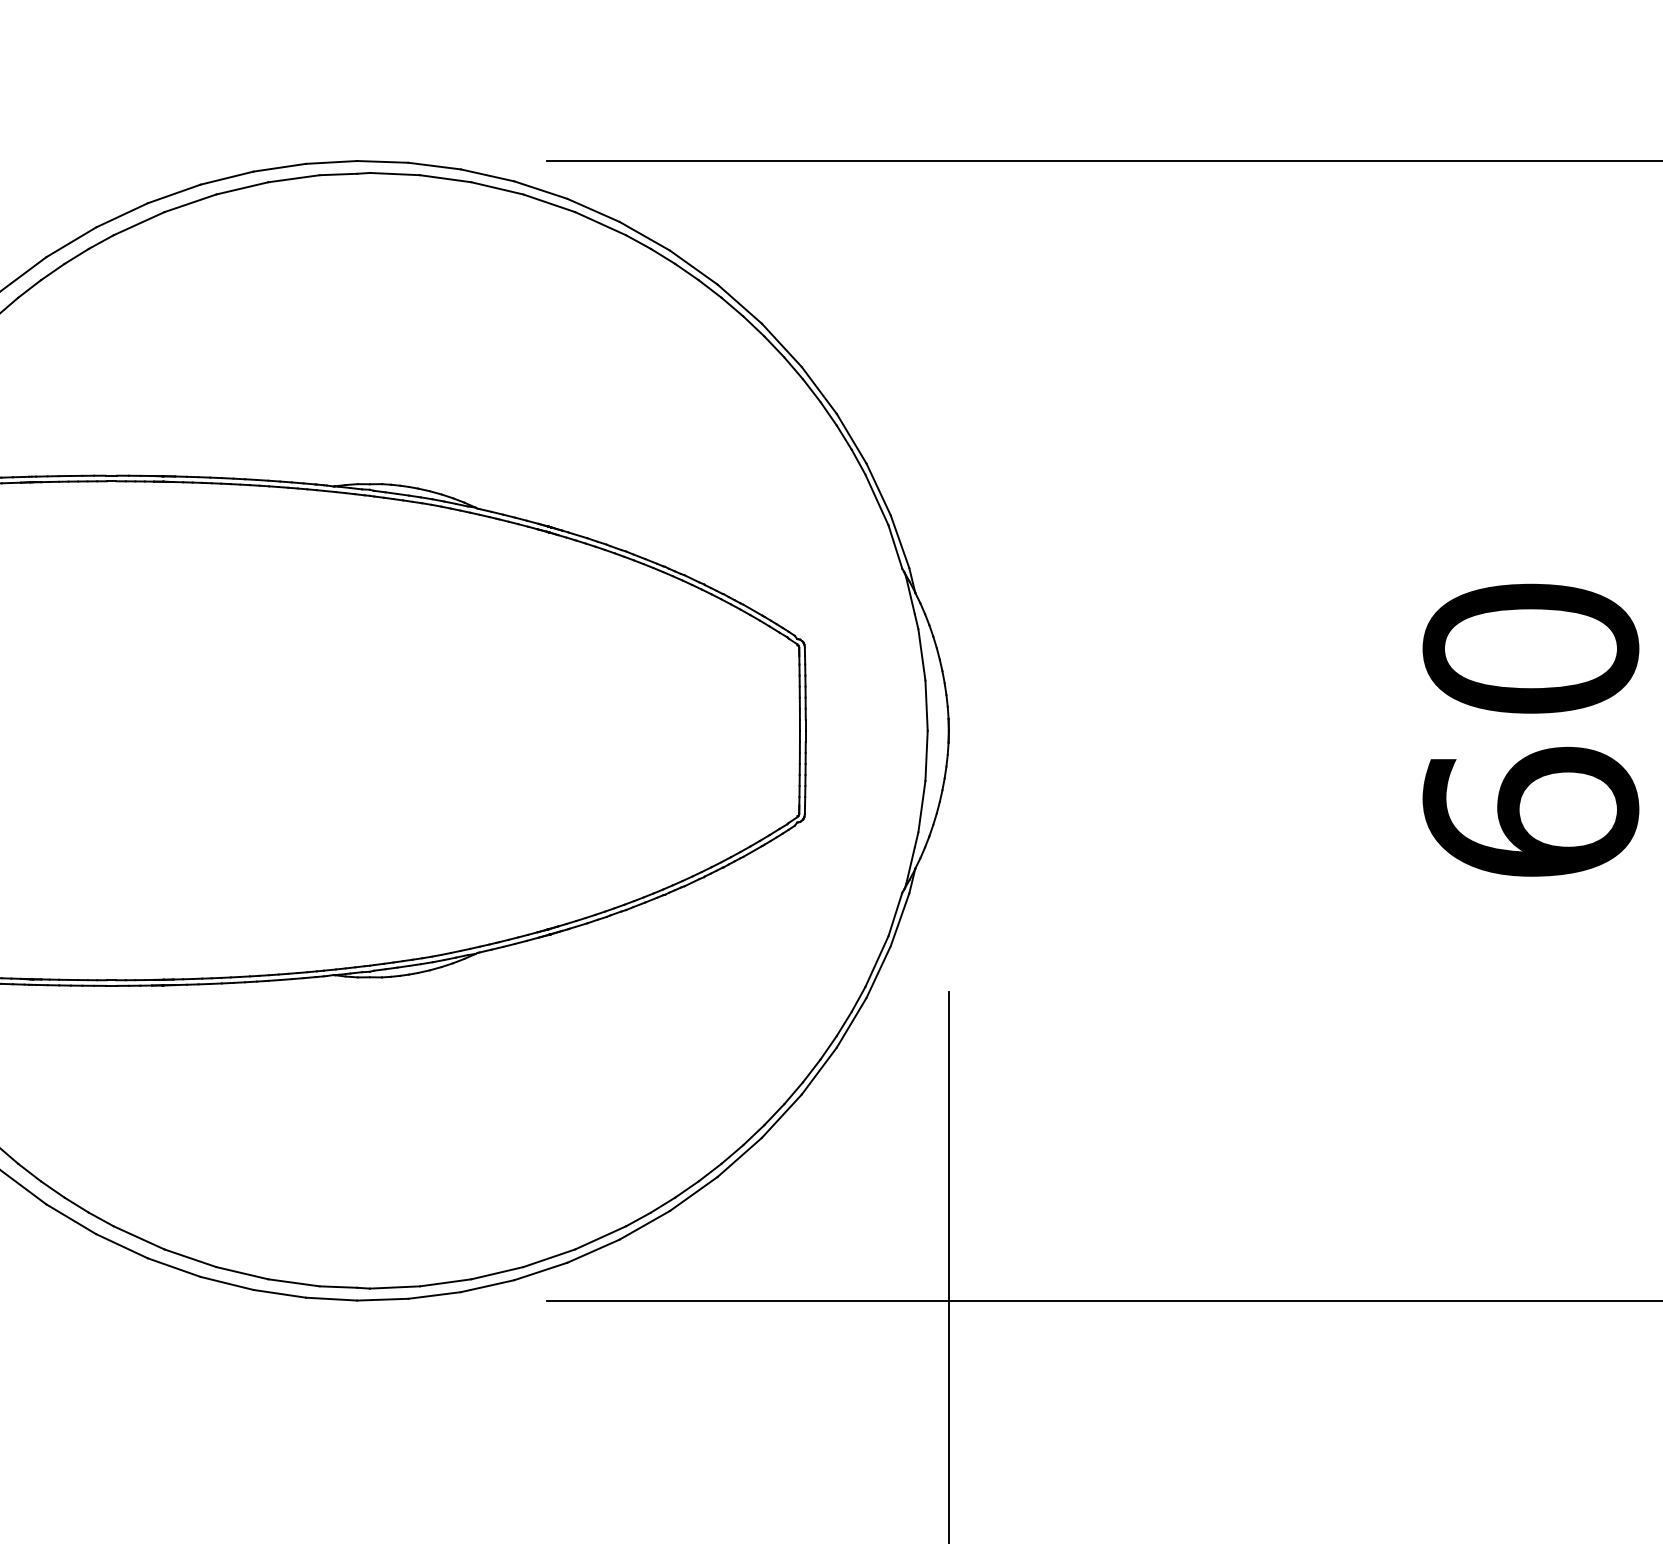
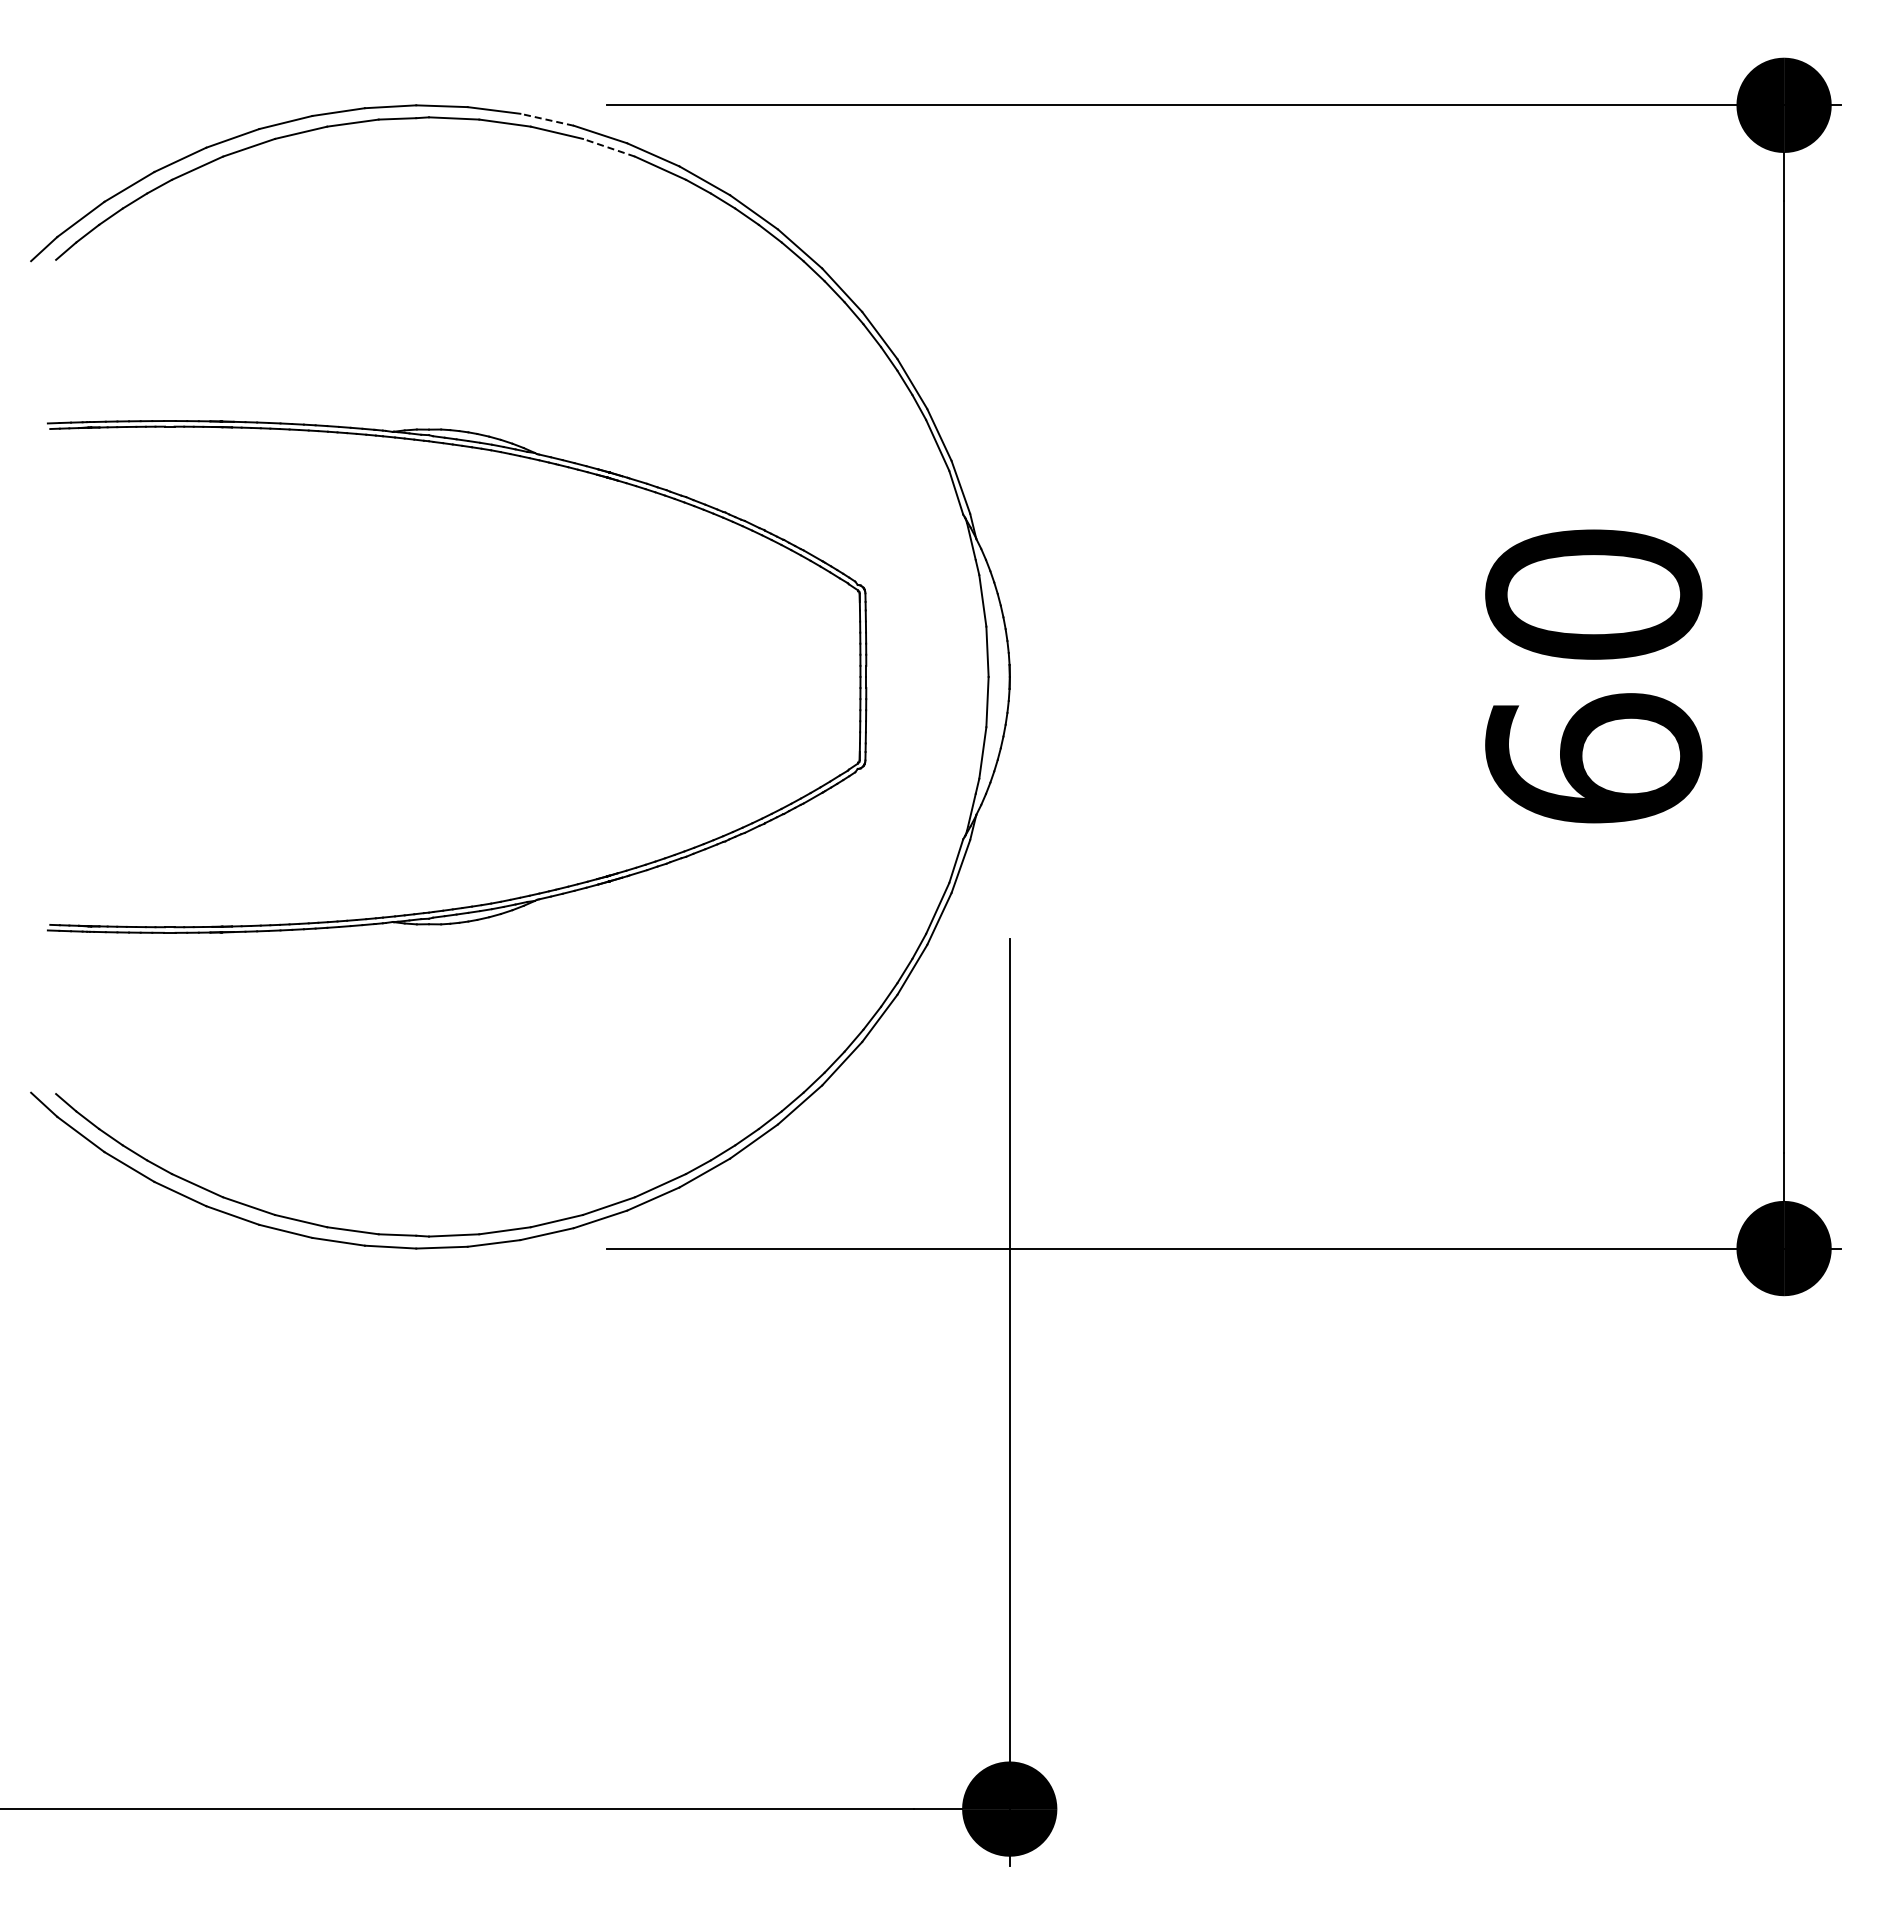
line: (486, 175) -> (546, 119), solid -> dashed
line: (548, 203) -> (608, 147), solid -> dashed

